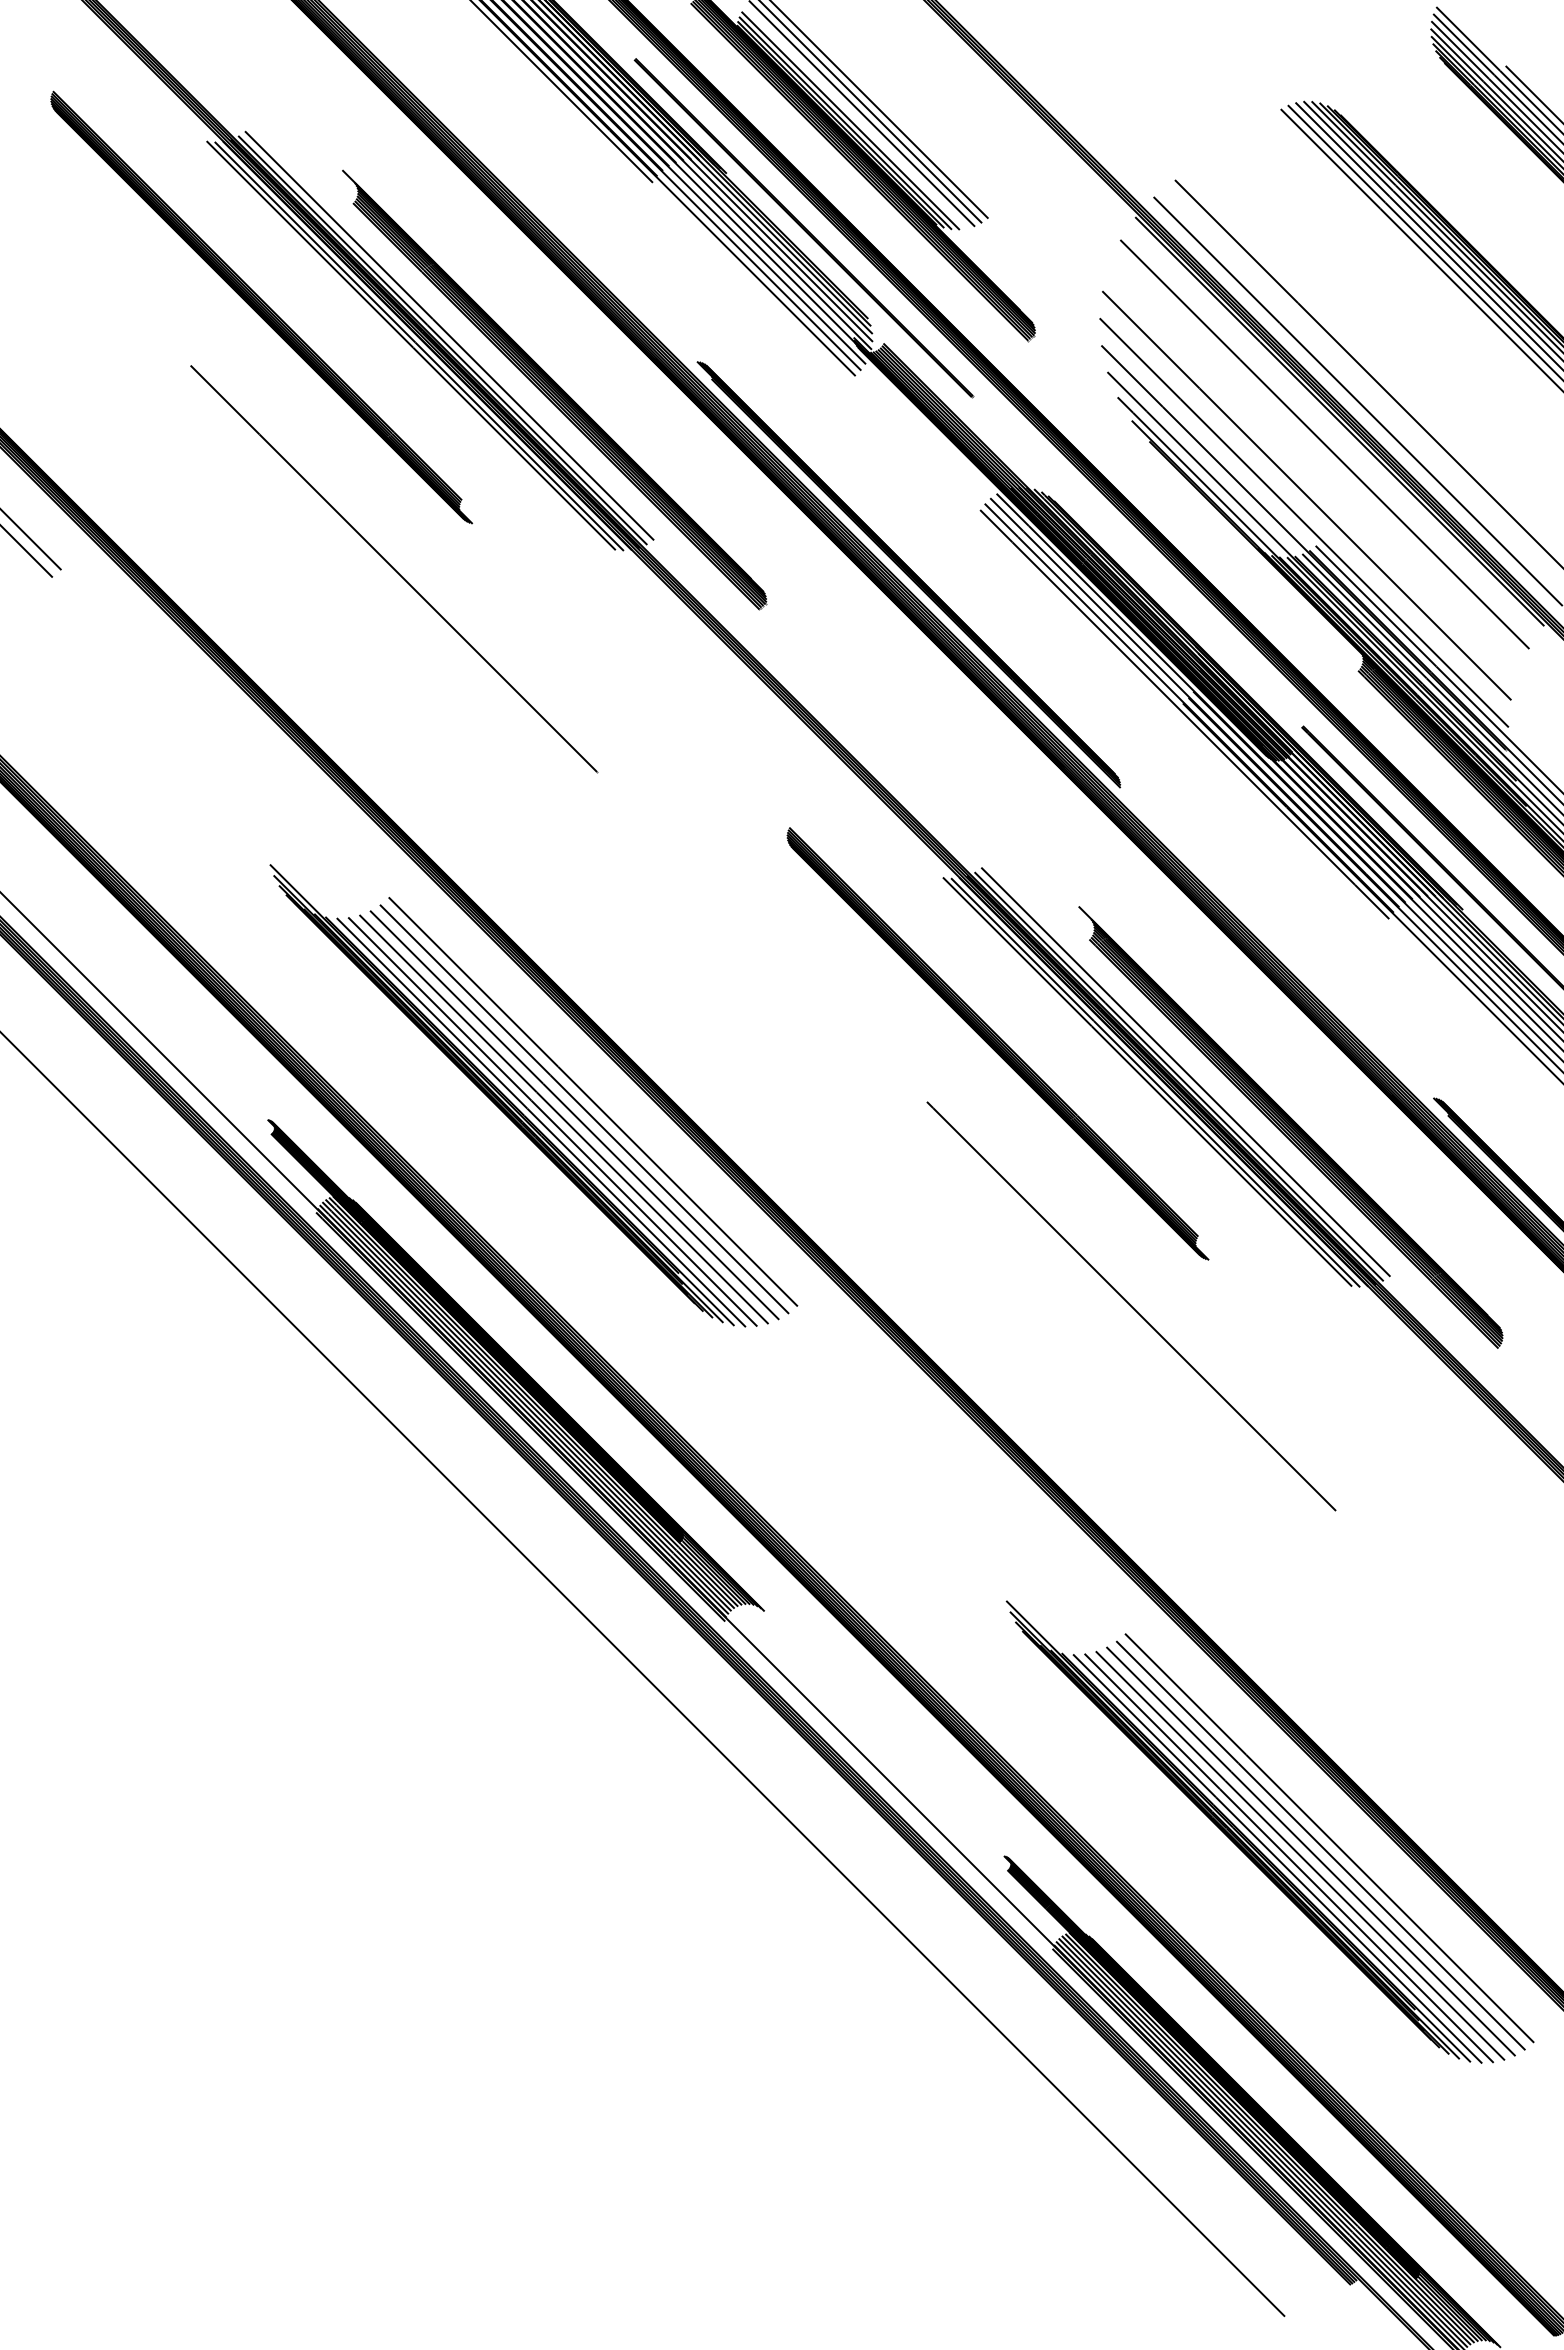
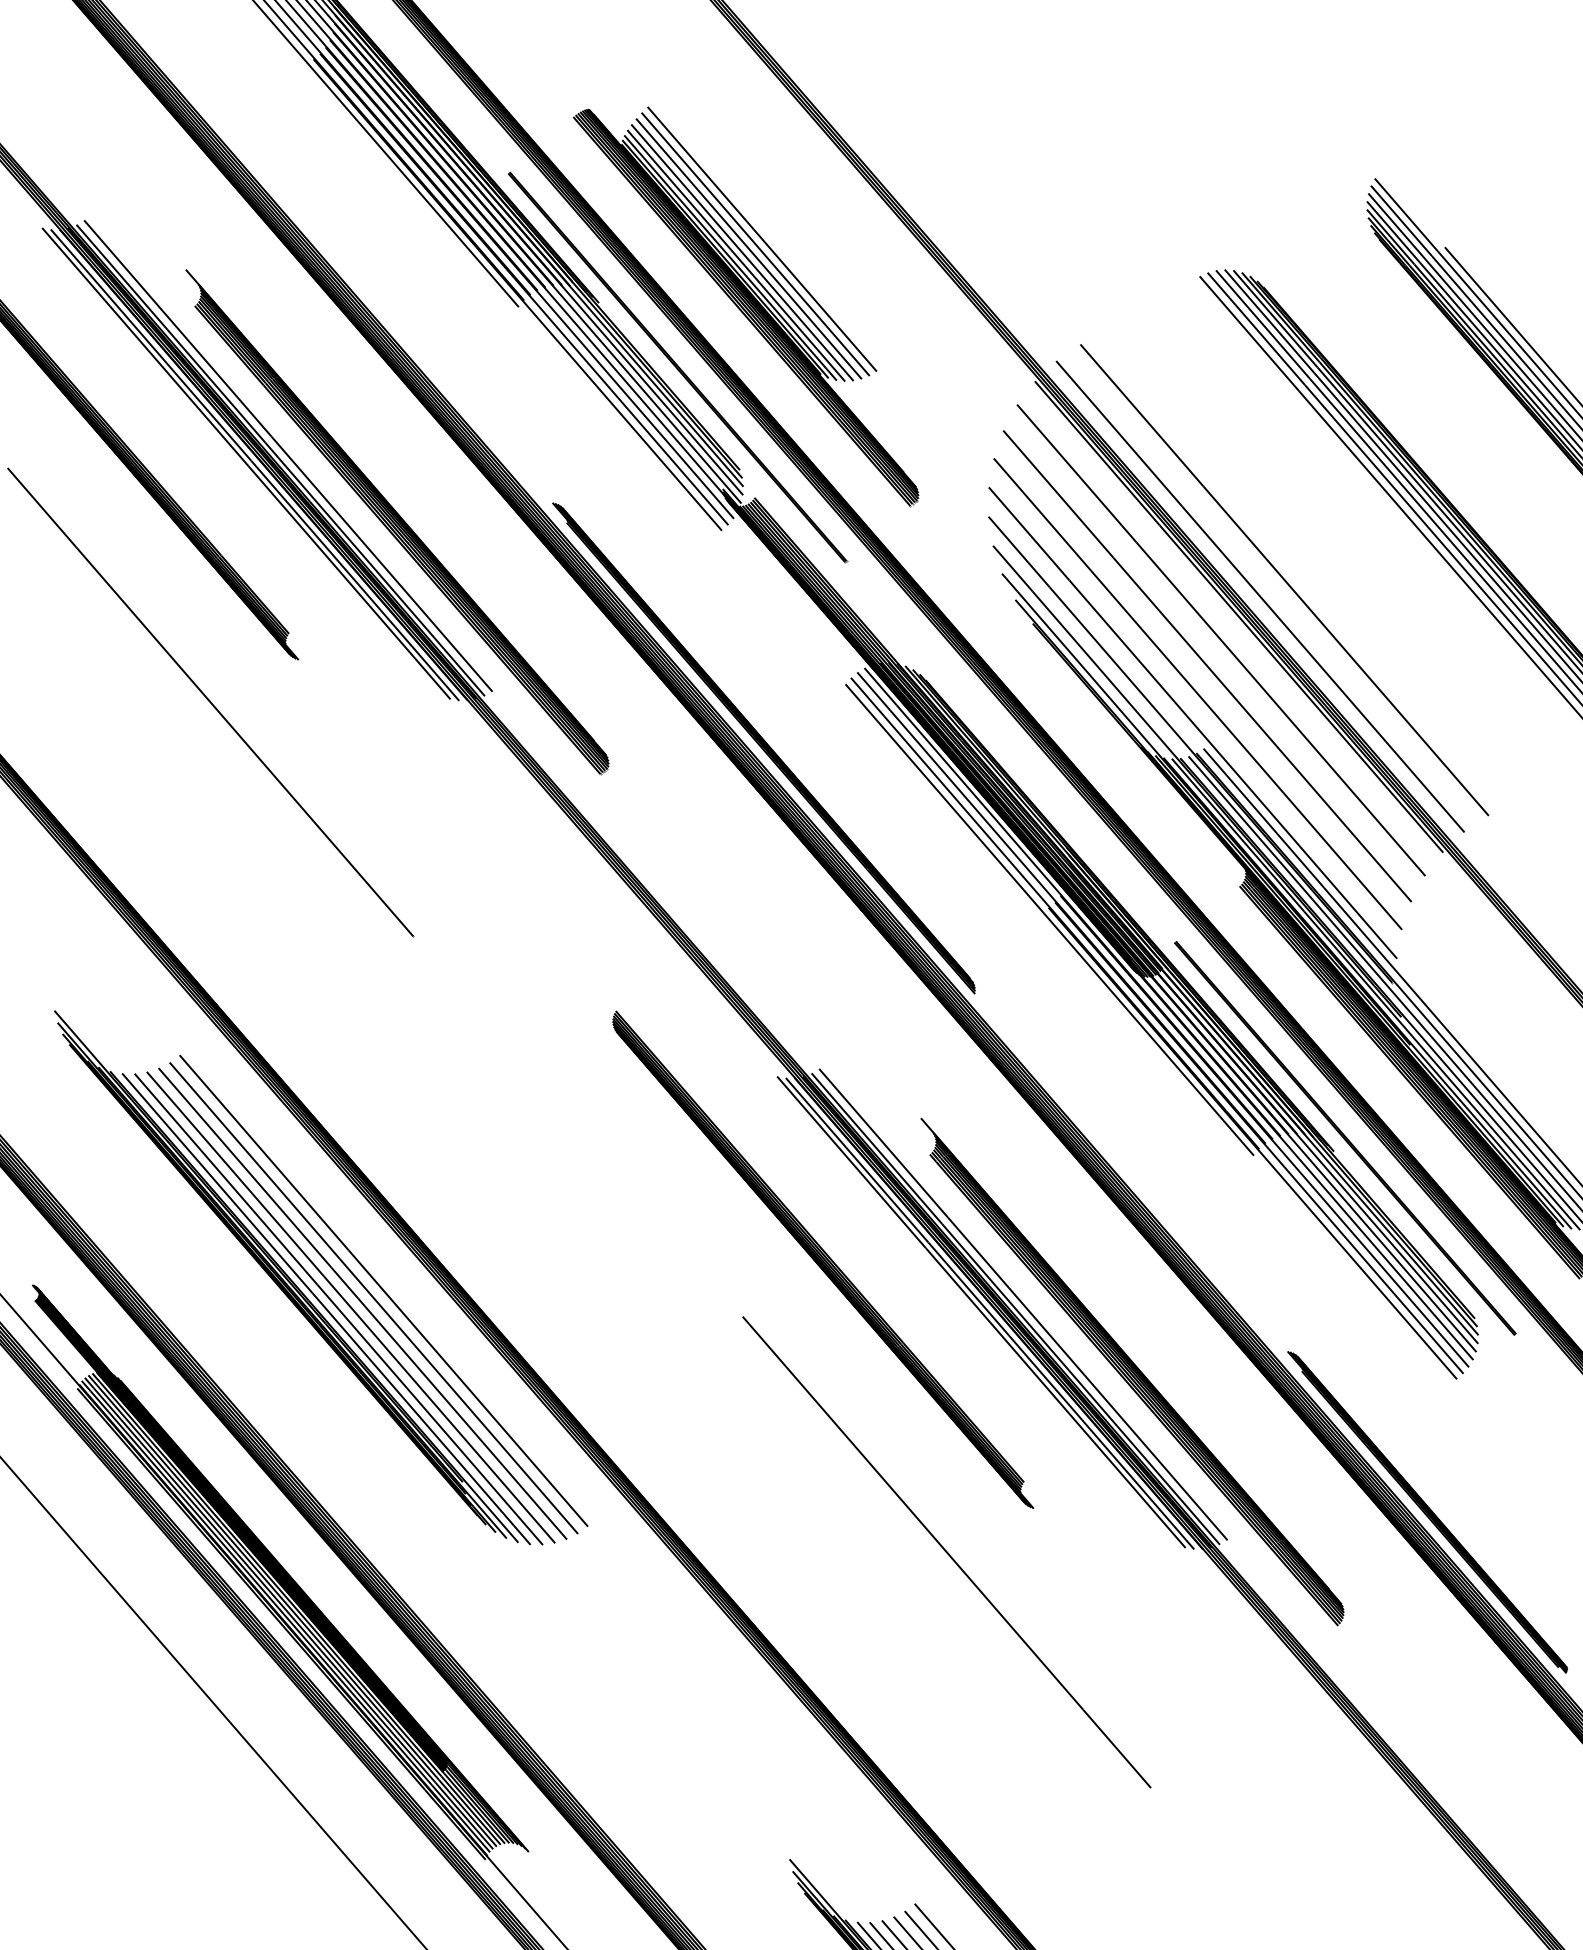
line: (855, 117) -> (741, 252), added
line: (1313, 469) -> (1207, 666), added

